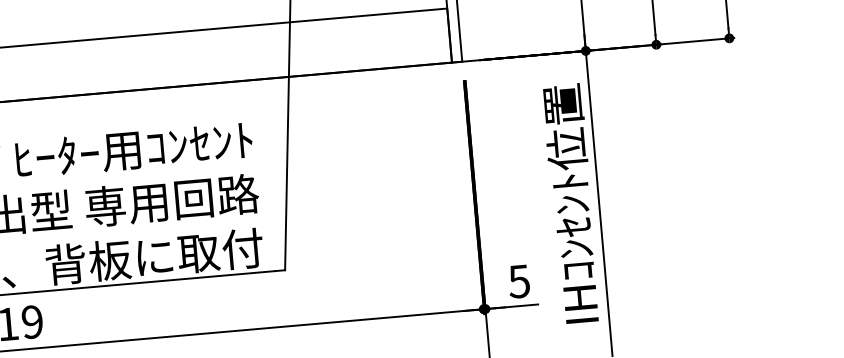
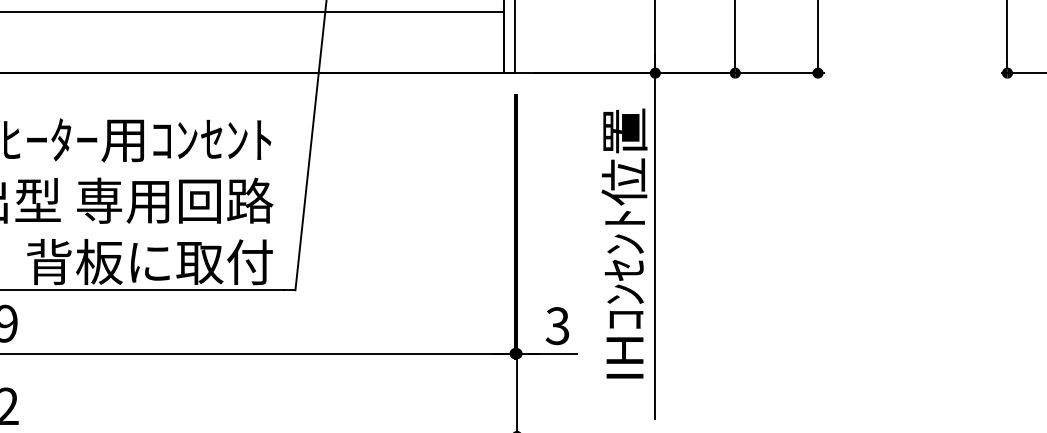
text: (519, 281) -> (557, 325), 5 -> 3

